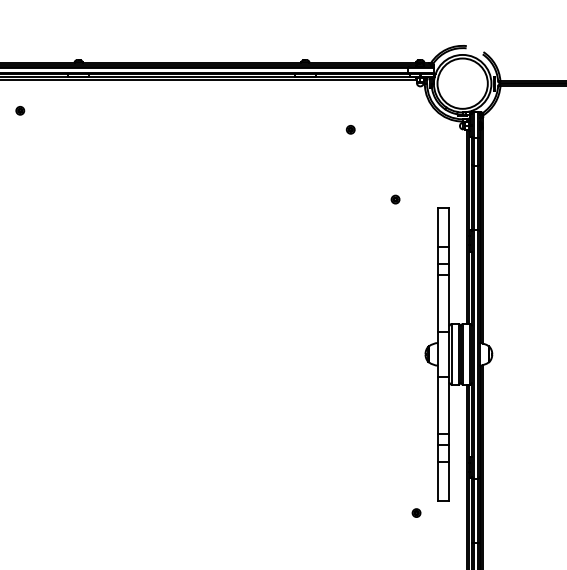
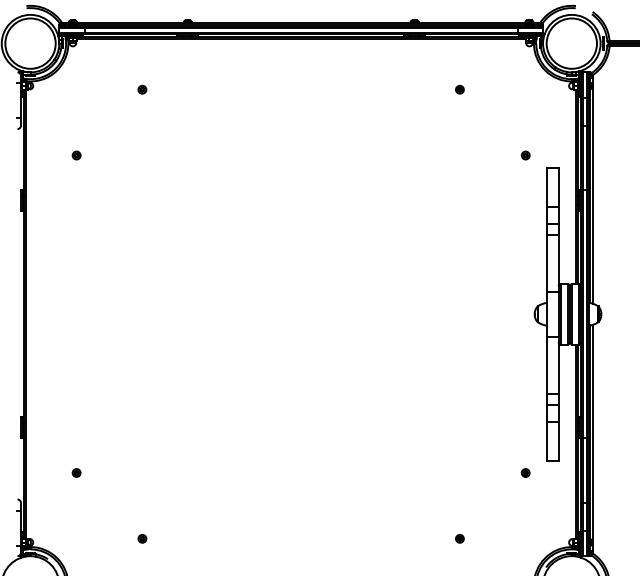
part: (20, 110) -> (142, 89), moved
part: (395, 199) -> (525, 155), moved

